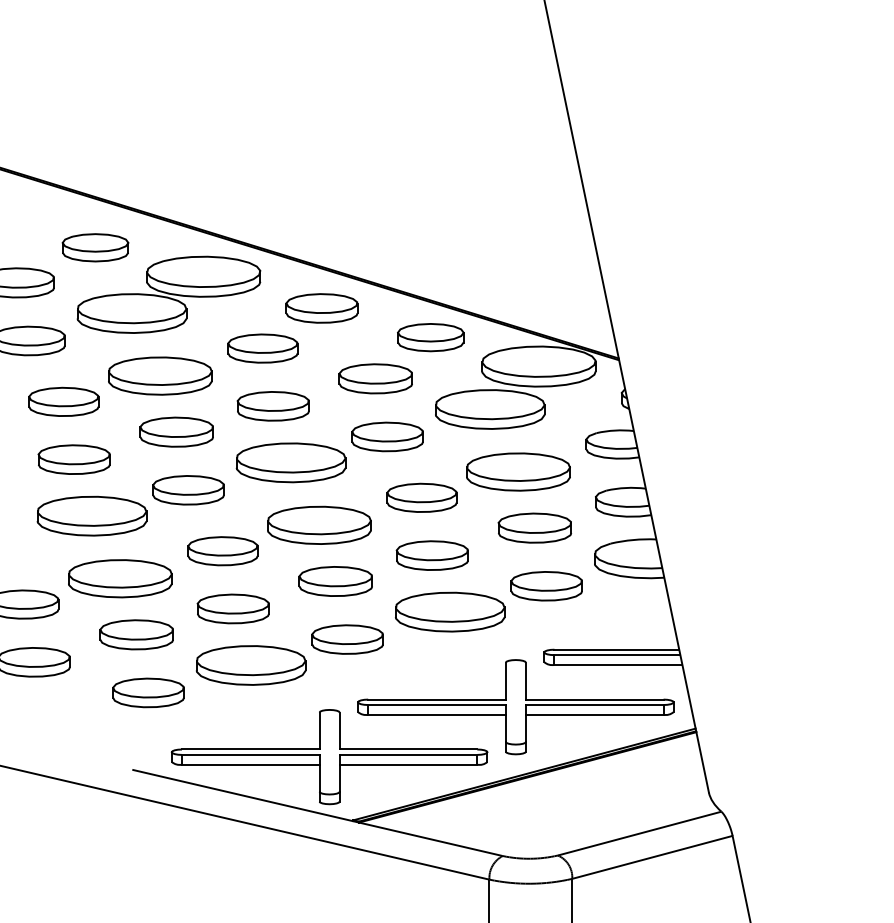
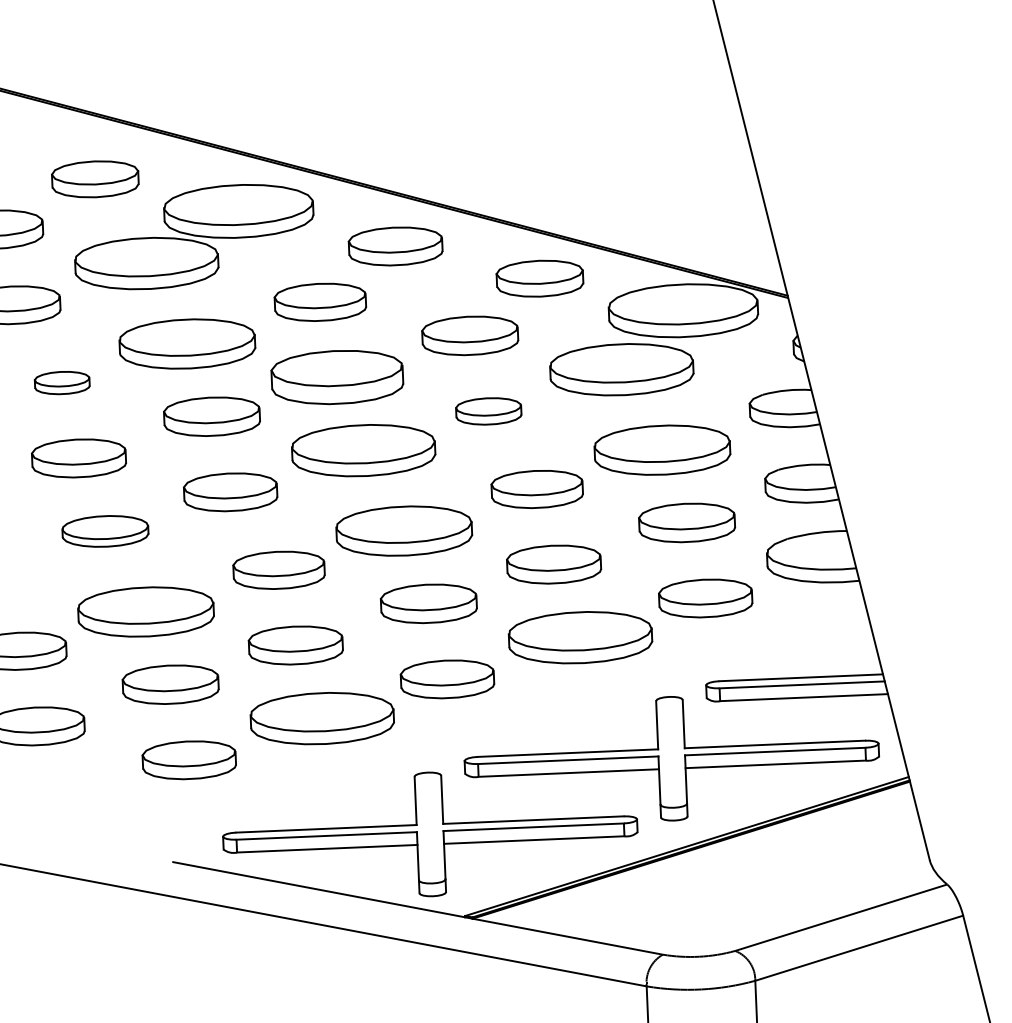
part: (63, 401) -> (61, 382), size x0.6
part: (272, 406) -> (336, 377), size x1.4
part: (387, 436) -> (488, 410), size x0.7
part: (91, 515) -> (104, 530), size x0.6

